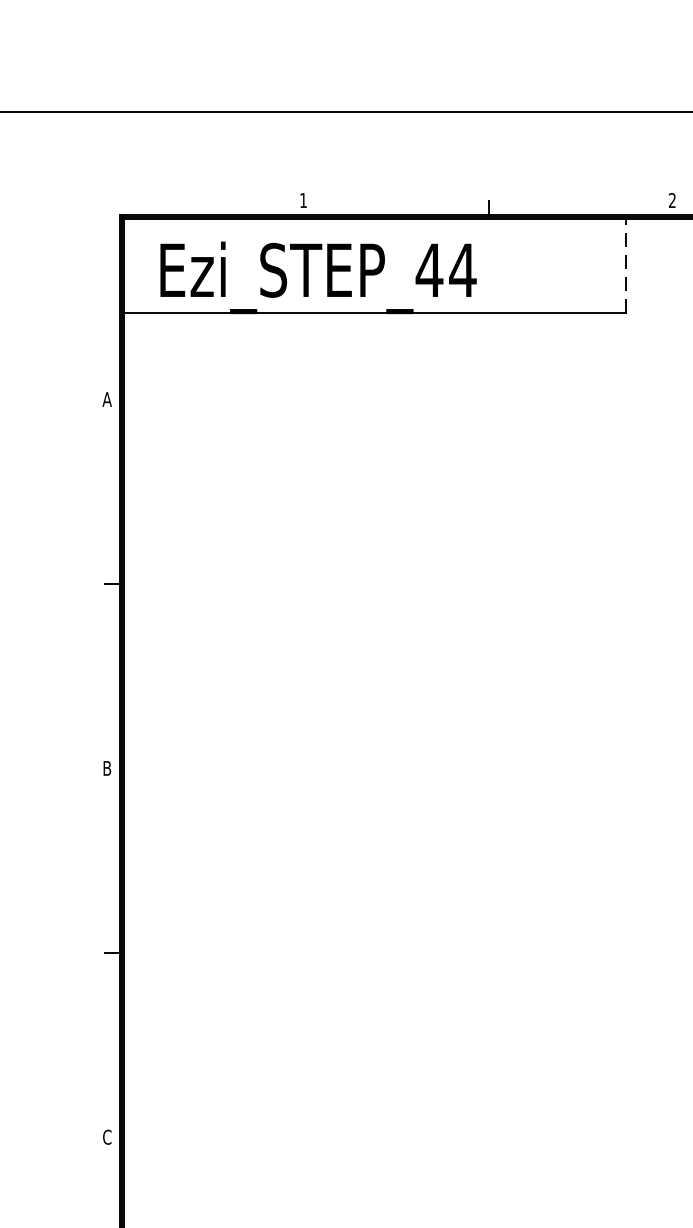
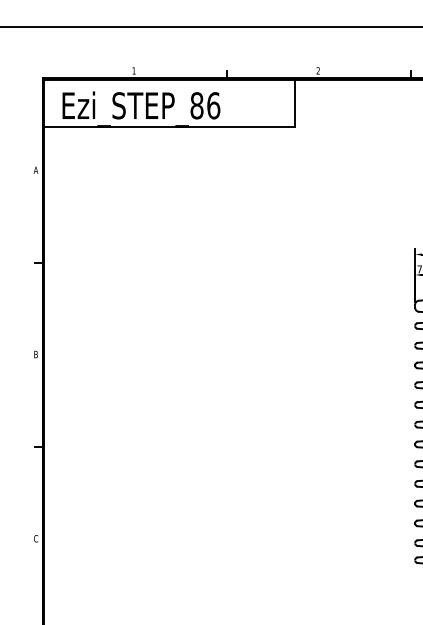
line: (626, 265) -> (295, 103), dashed -> solid
text: (446, 269) -> (205, 105), Ezi_STEP_44 -> Ezi_STEP_86

